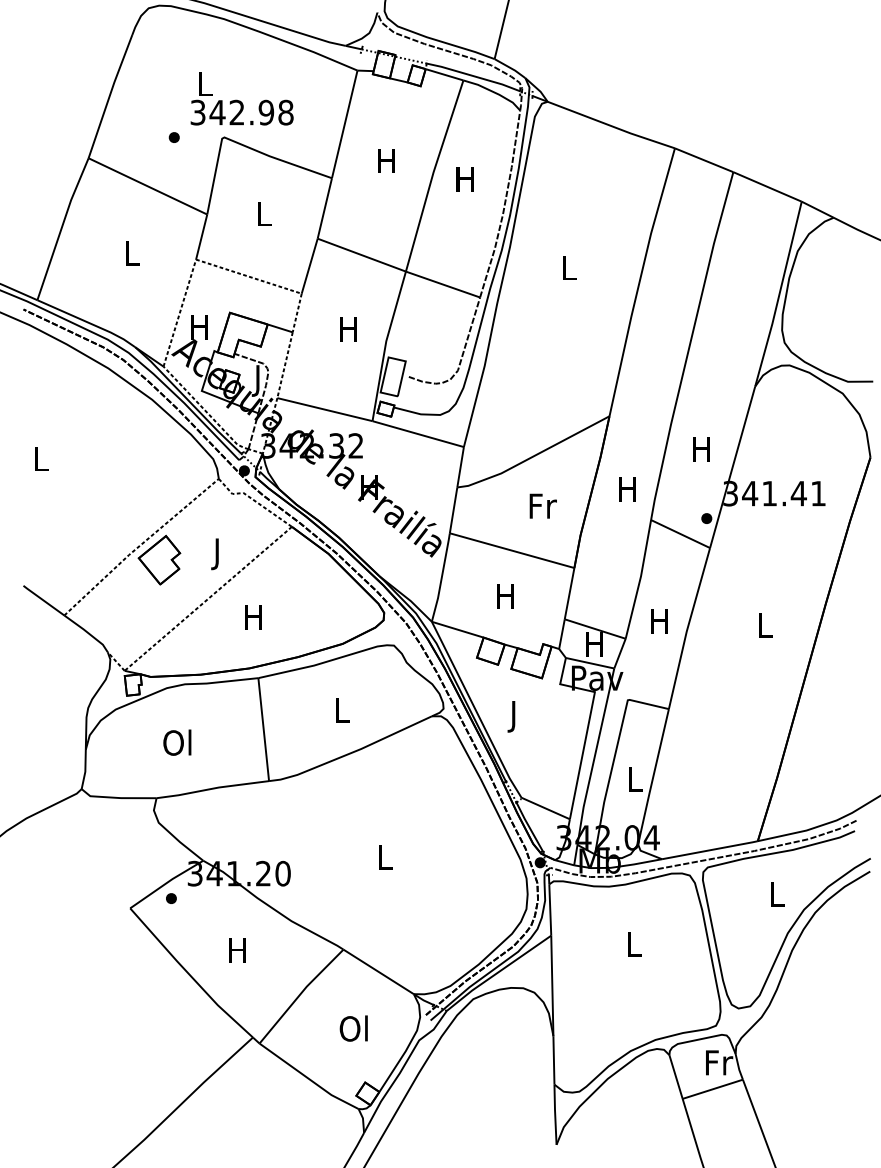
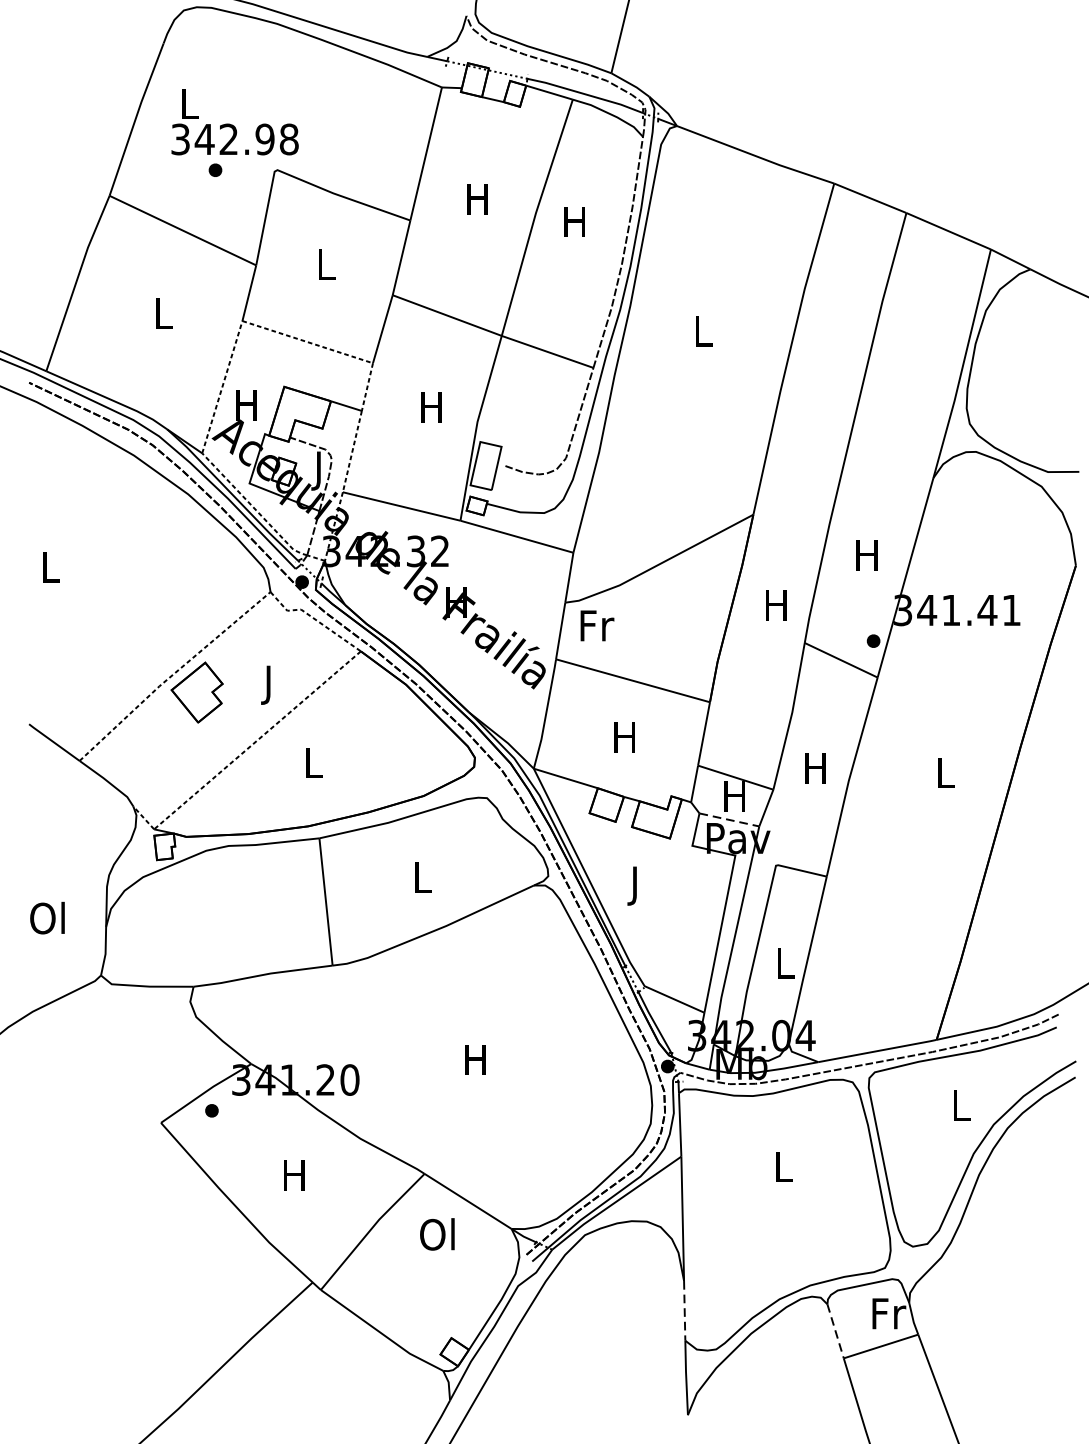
text: (241, 98) -> (234, 121), moved
text: (542, 505) -> (596, 624), moved
text: (253, 617) -> (313, 763), H -> L
line: (590, 663) -> (729, 820), solid -> dashed
text: (177, 742) -> (47, 917), moved
text: (384, 857) -> (475, 1060), L -> H
text: (353, 1028) -> (436, 1234), moved
line: (553, 1060) -> (684, 1310), solid -> dashed
line: (676, 1077) -> (836, 1331), solid -> dashed

